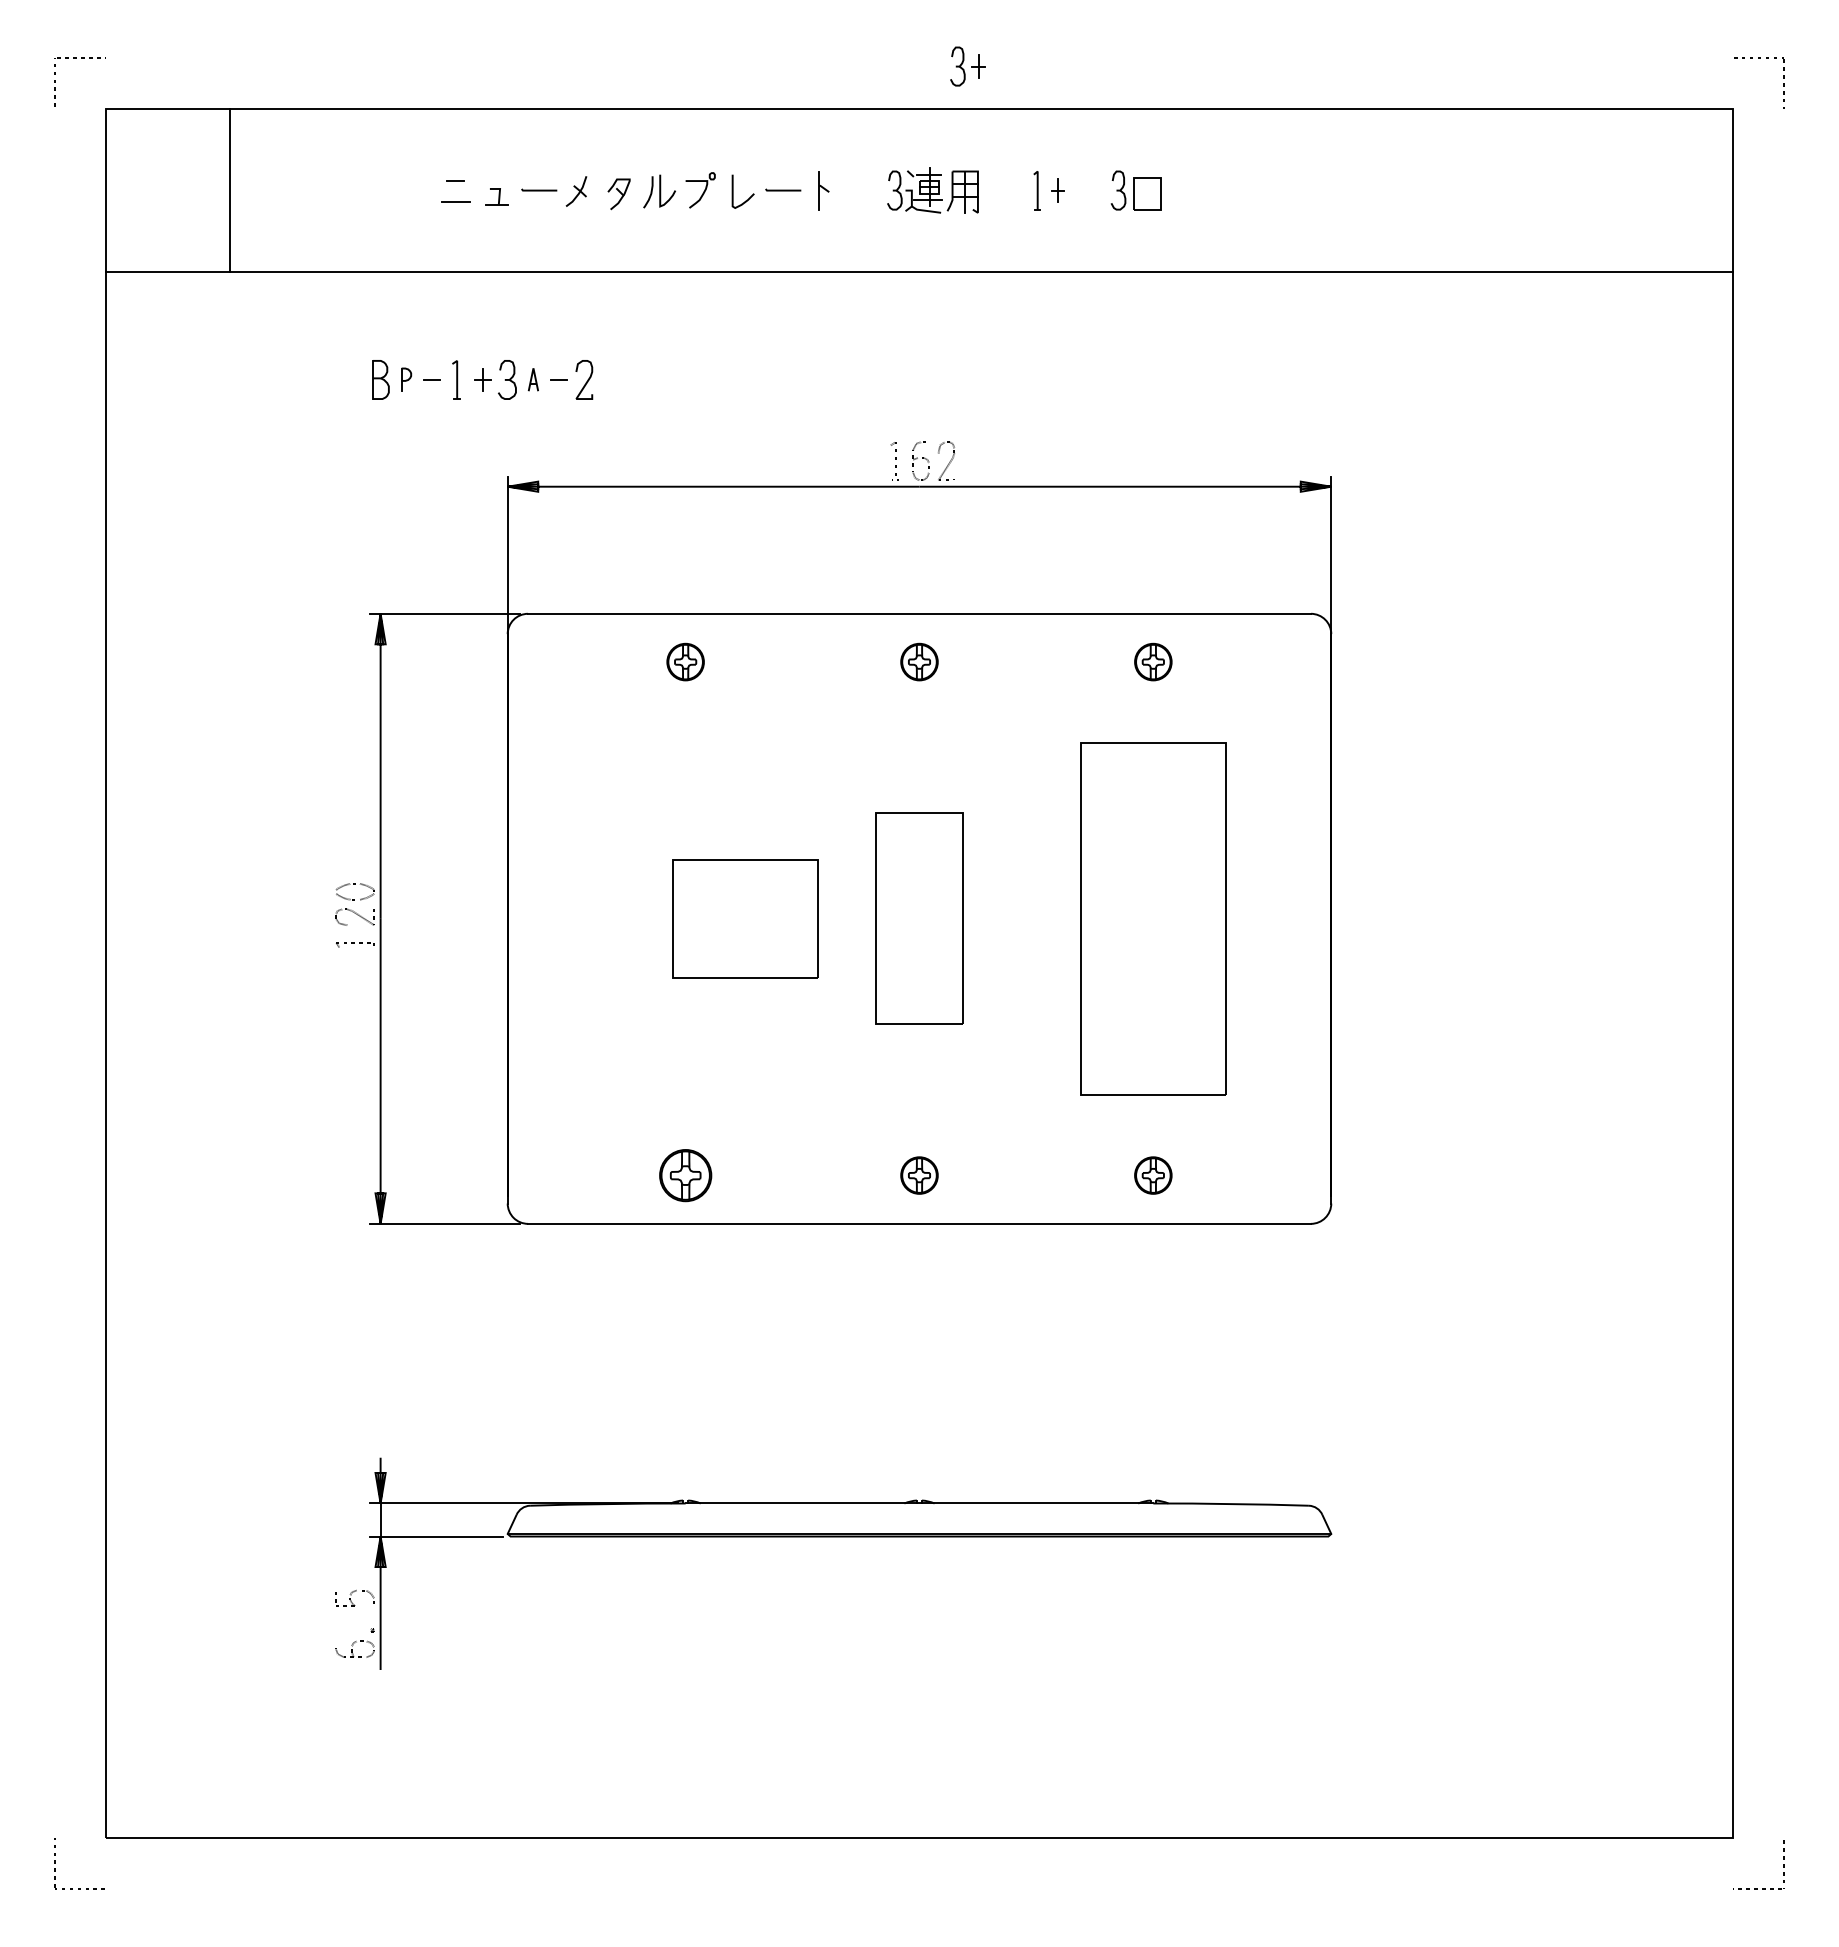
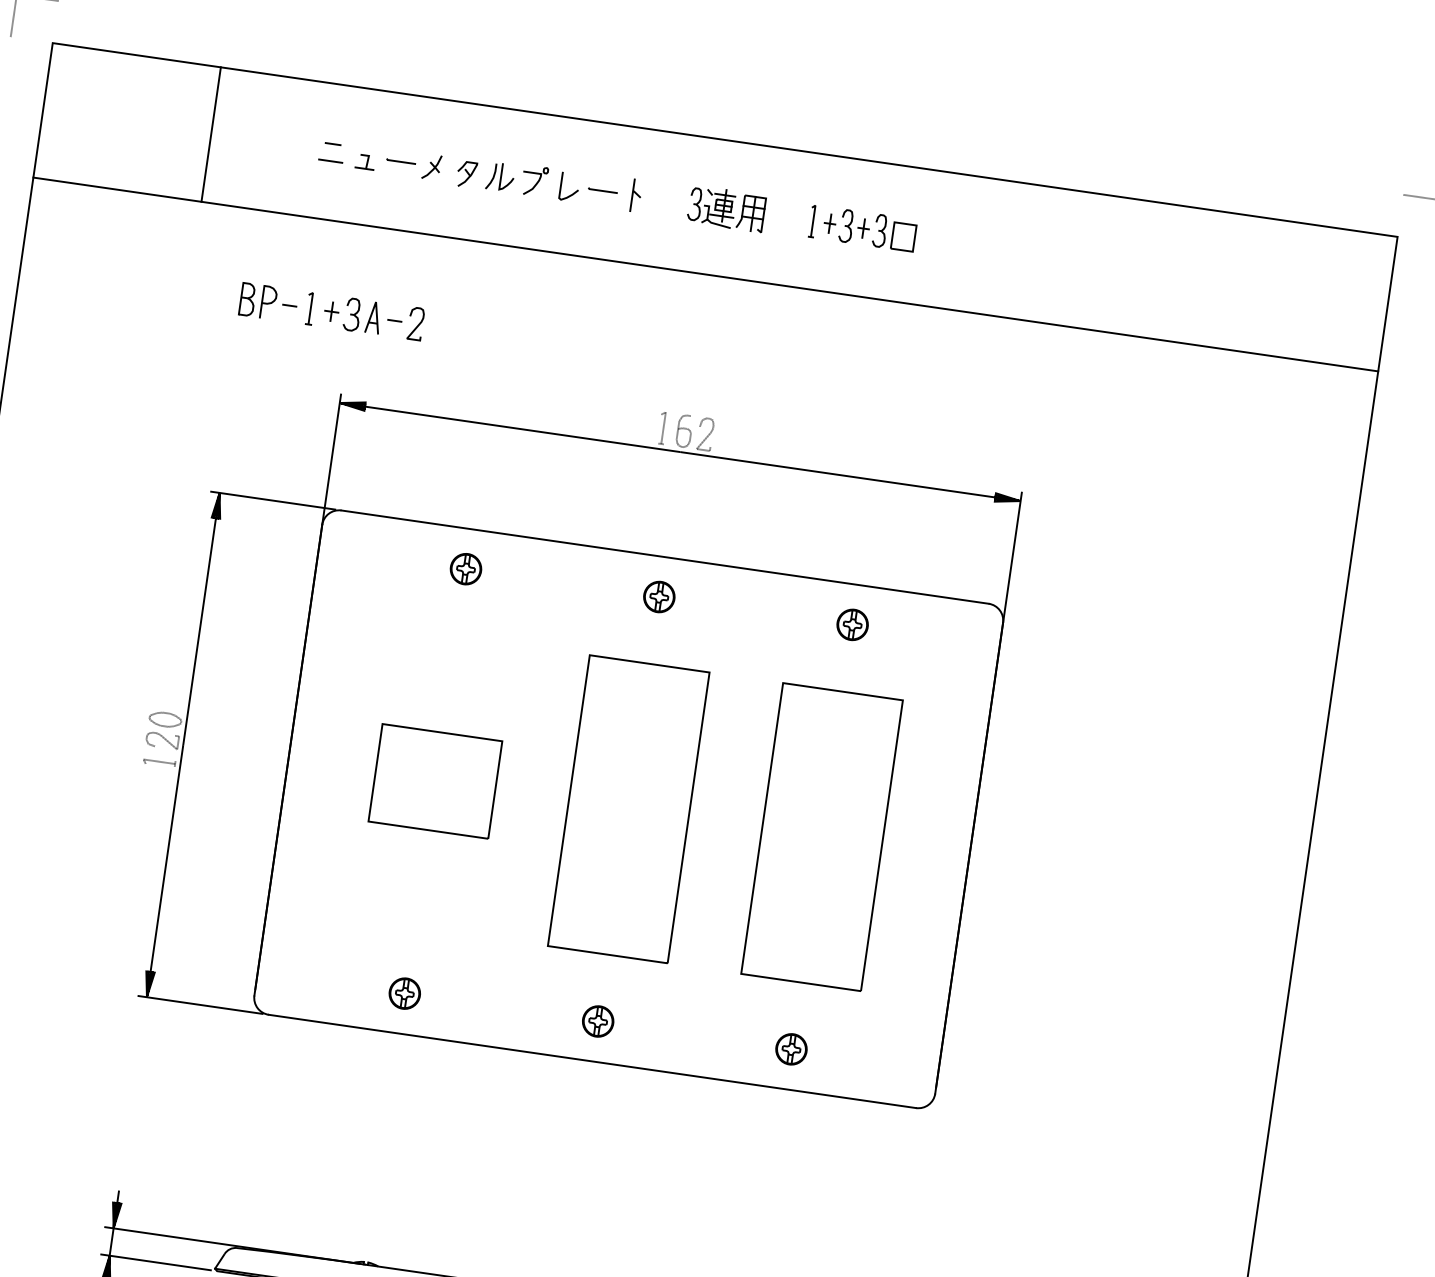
part: (967, 66) -> (854, 227), moved
line: (230, 190) -> (211, 134), moved
part: (406, 379) -> (268, 302), size x1.67
part: (533, 379) -> (373, 317), size x1.67
part: (745, 918) -> (435, 781), moved
part: (919, 918) -> (628, 808), size x1.67
part: (685, 1175) -> (404, 993), size x0.71

